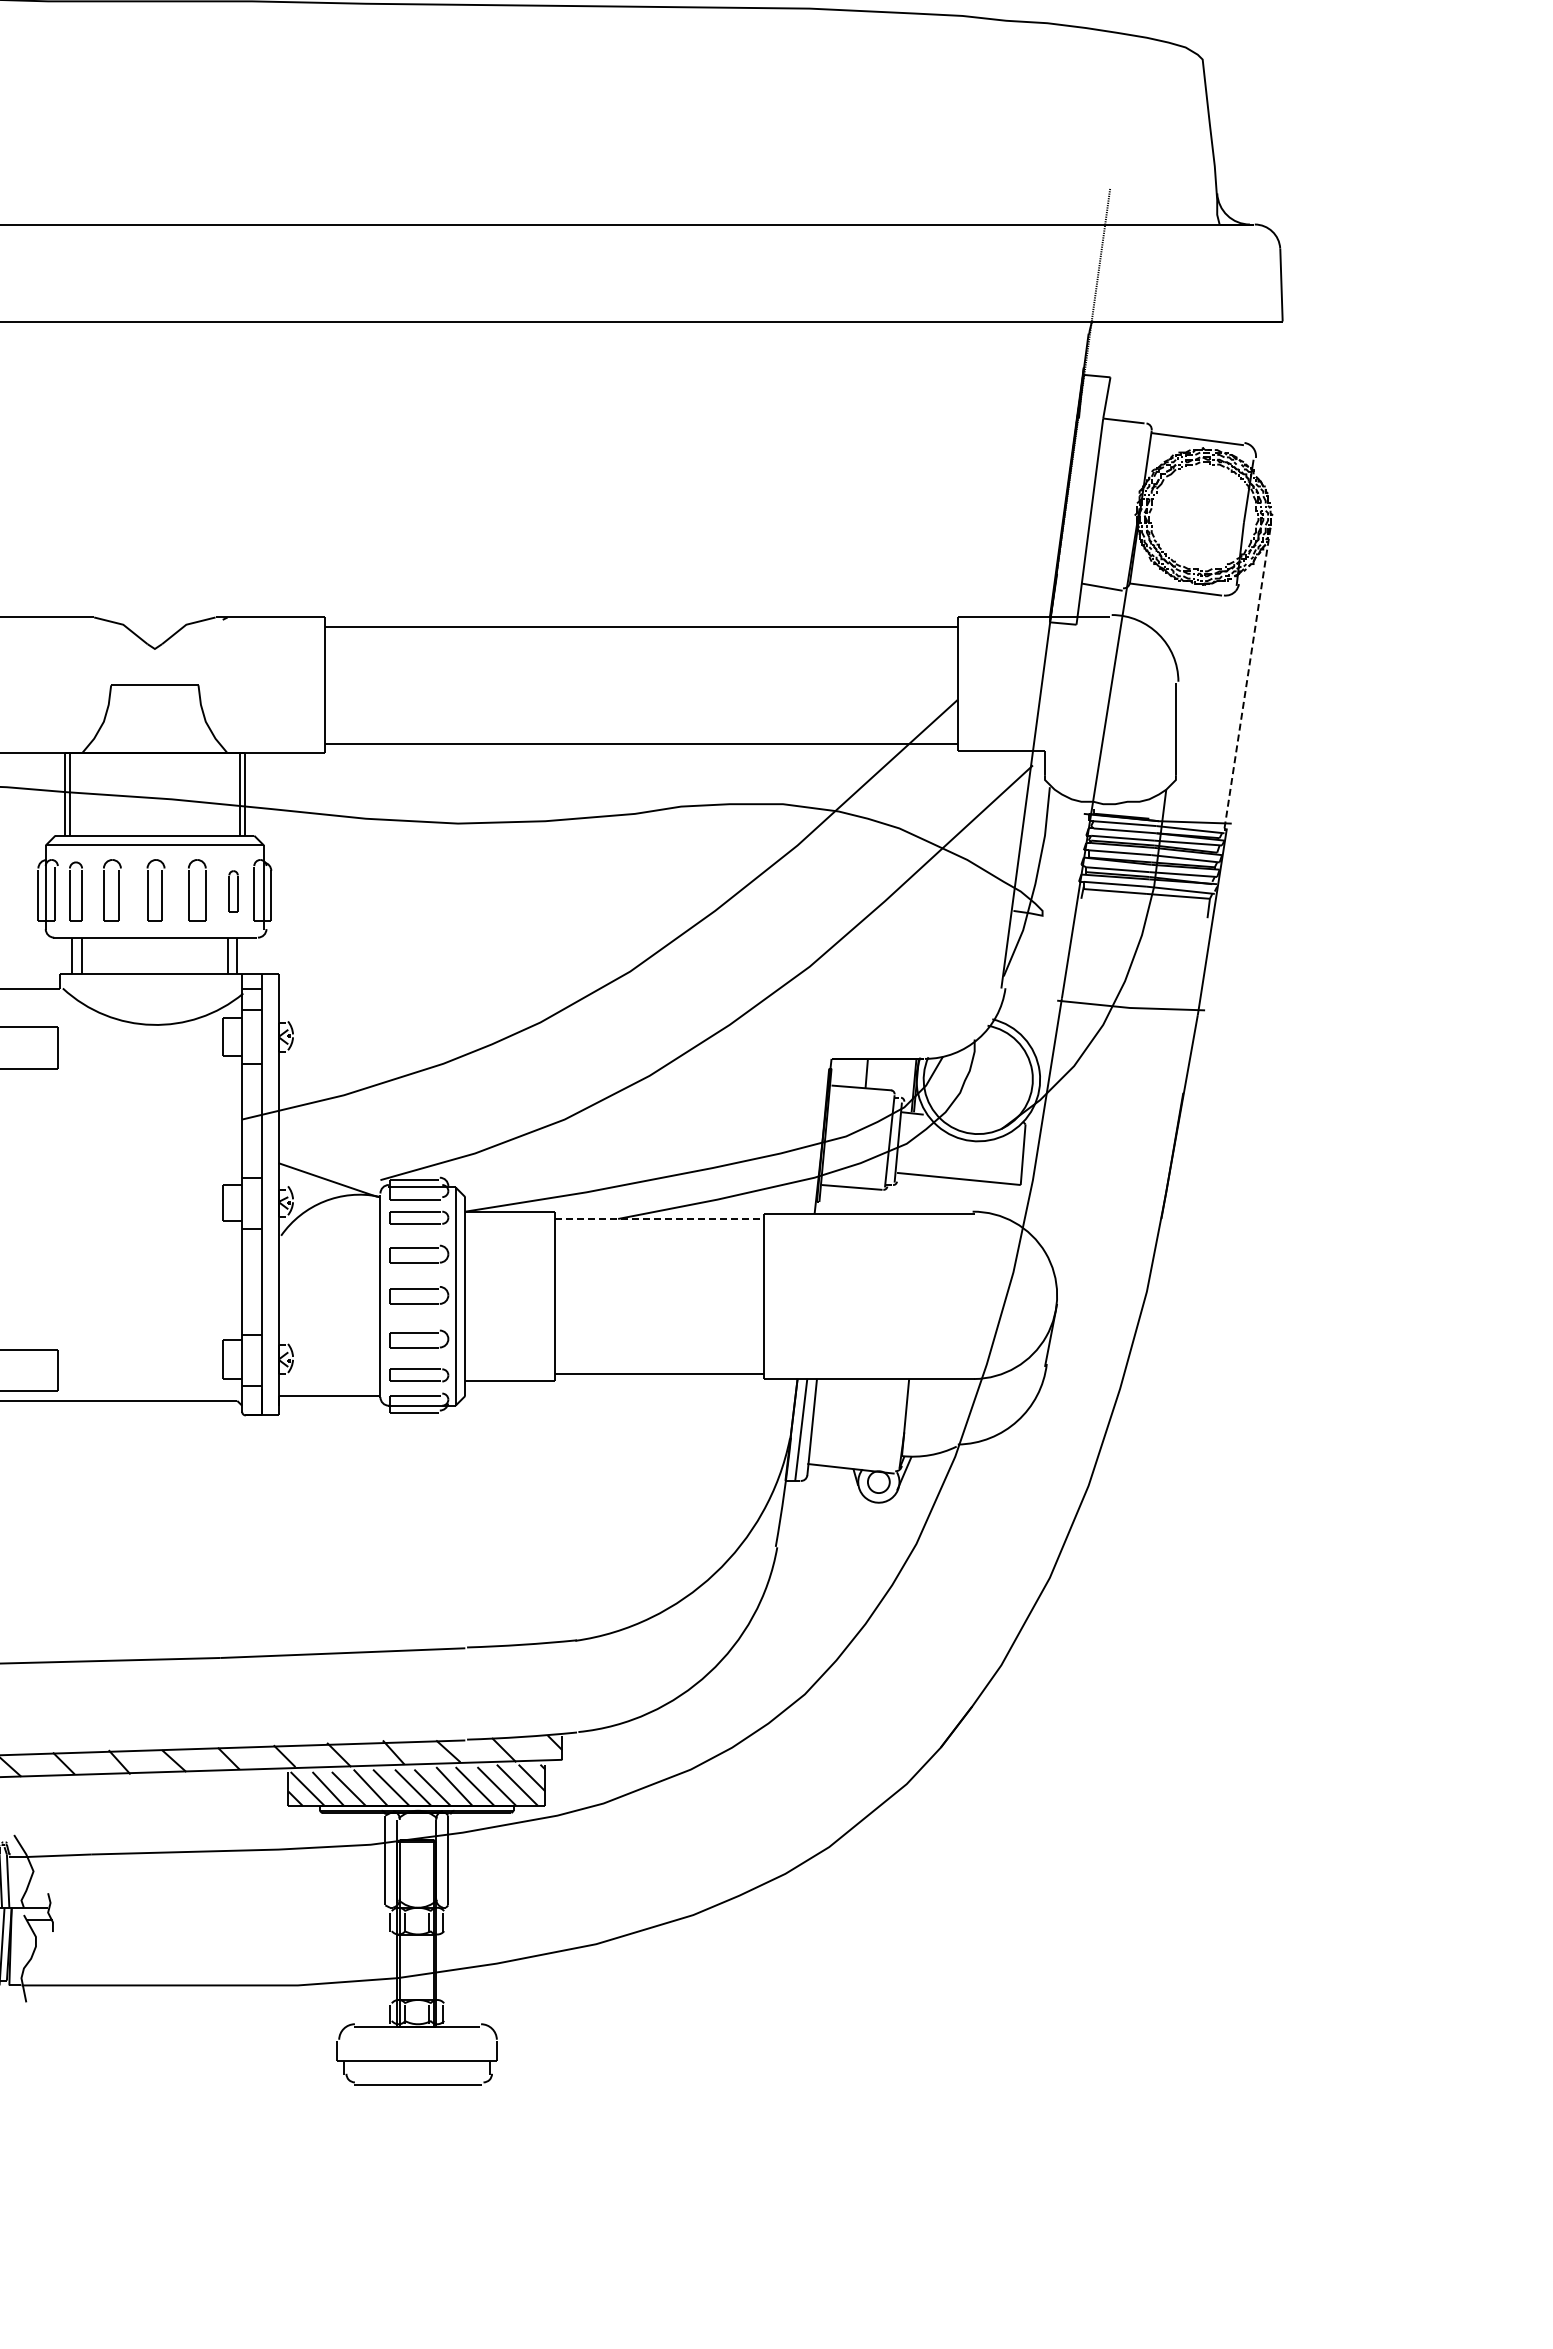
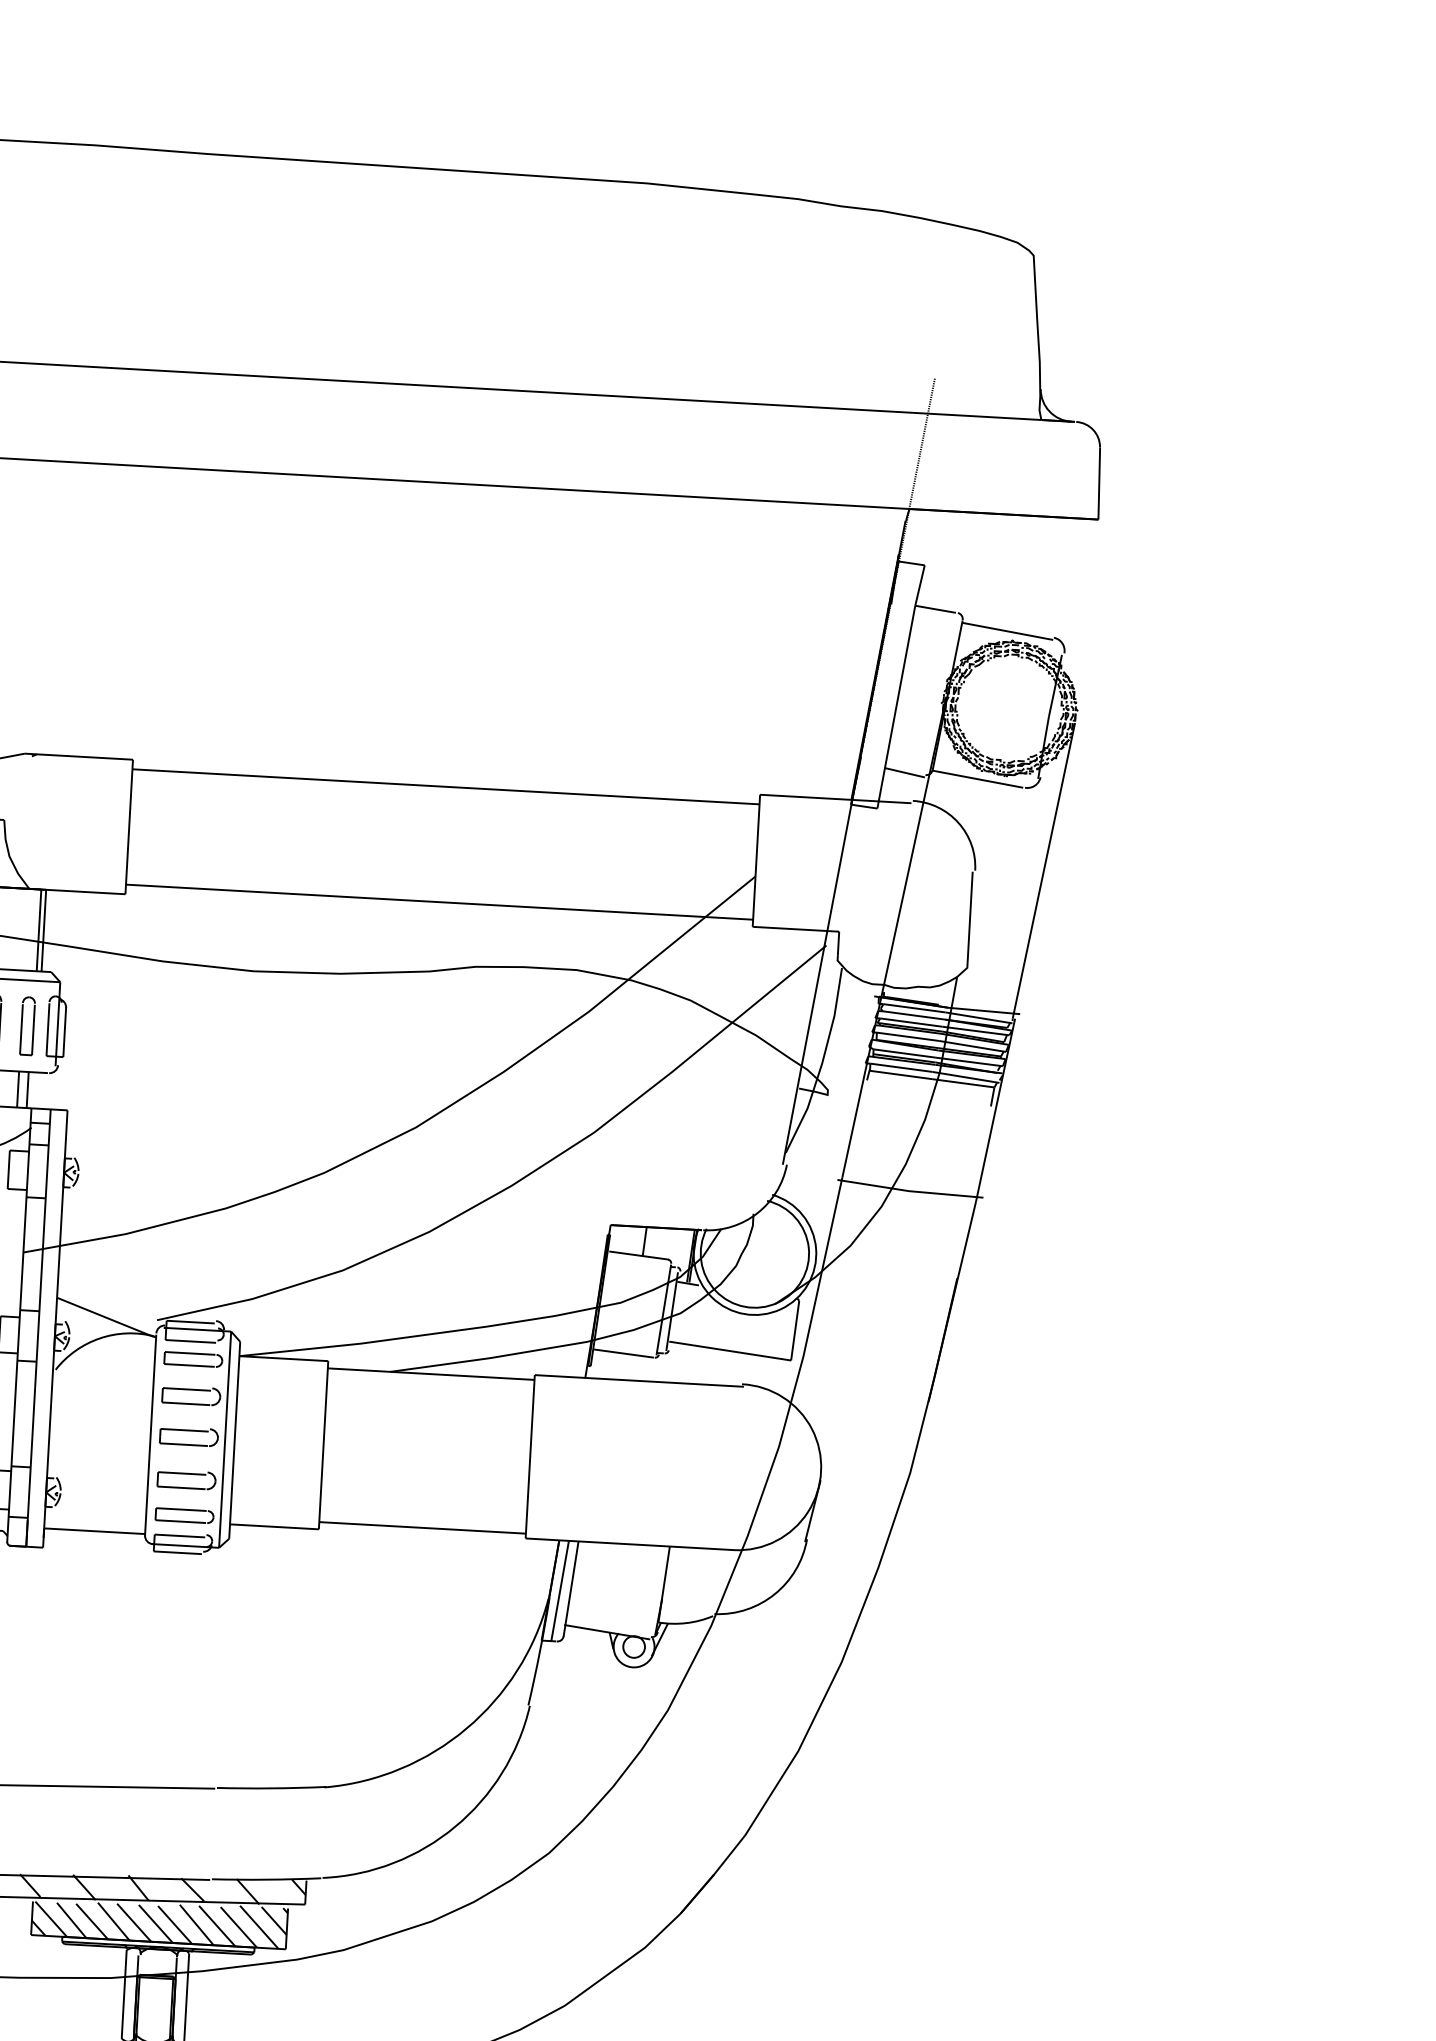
line: (1247, 677) -> (1043, 870), dashed -> solid
part: (233, 891) -> (27, 1026), size x1.43
line: (659, 1218) -> (431, 1373), dashed -> solid

